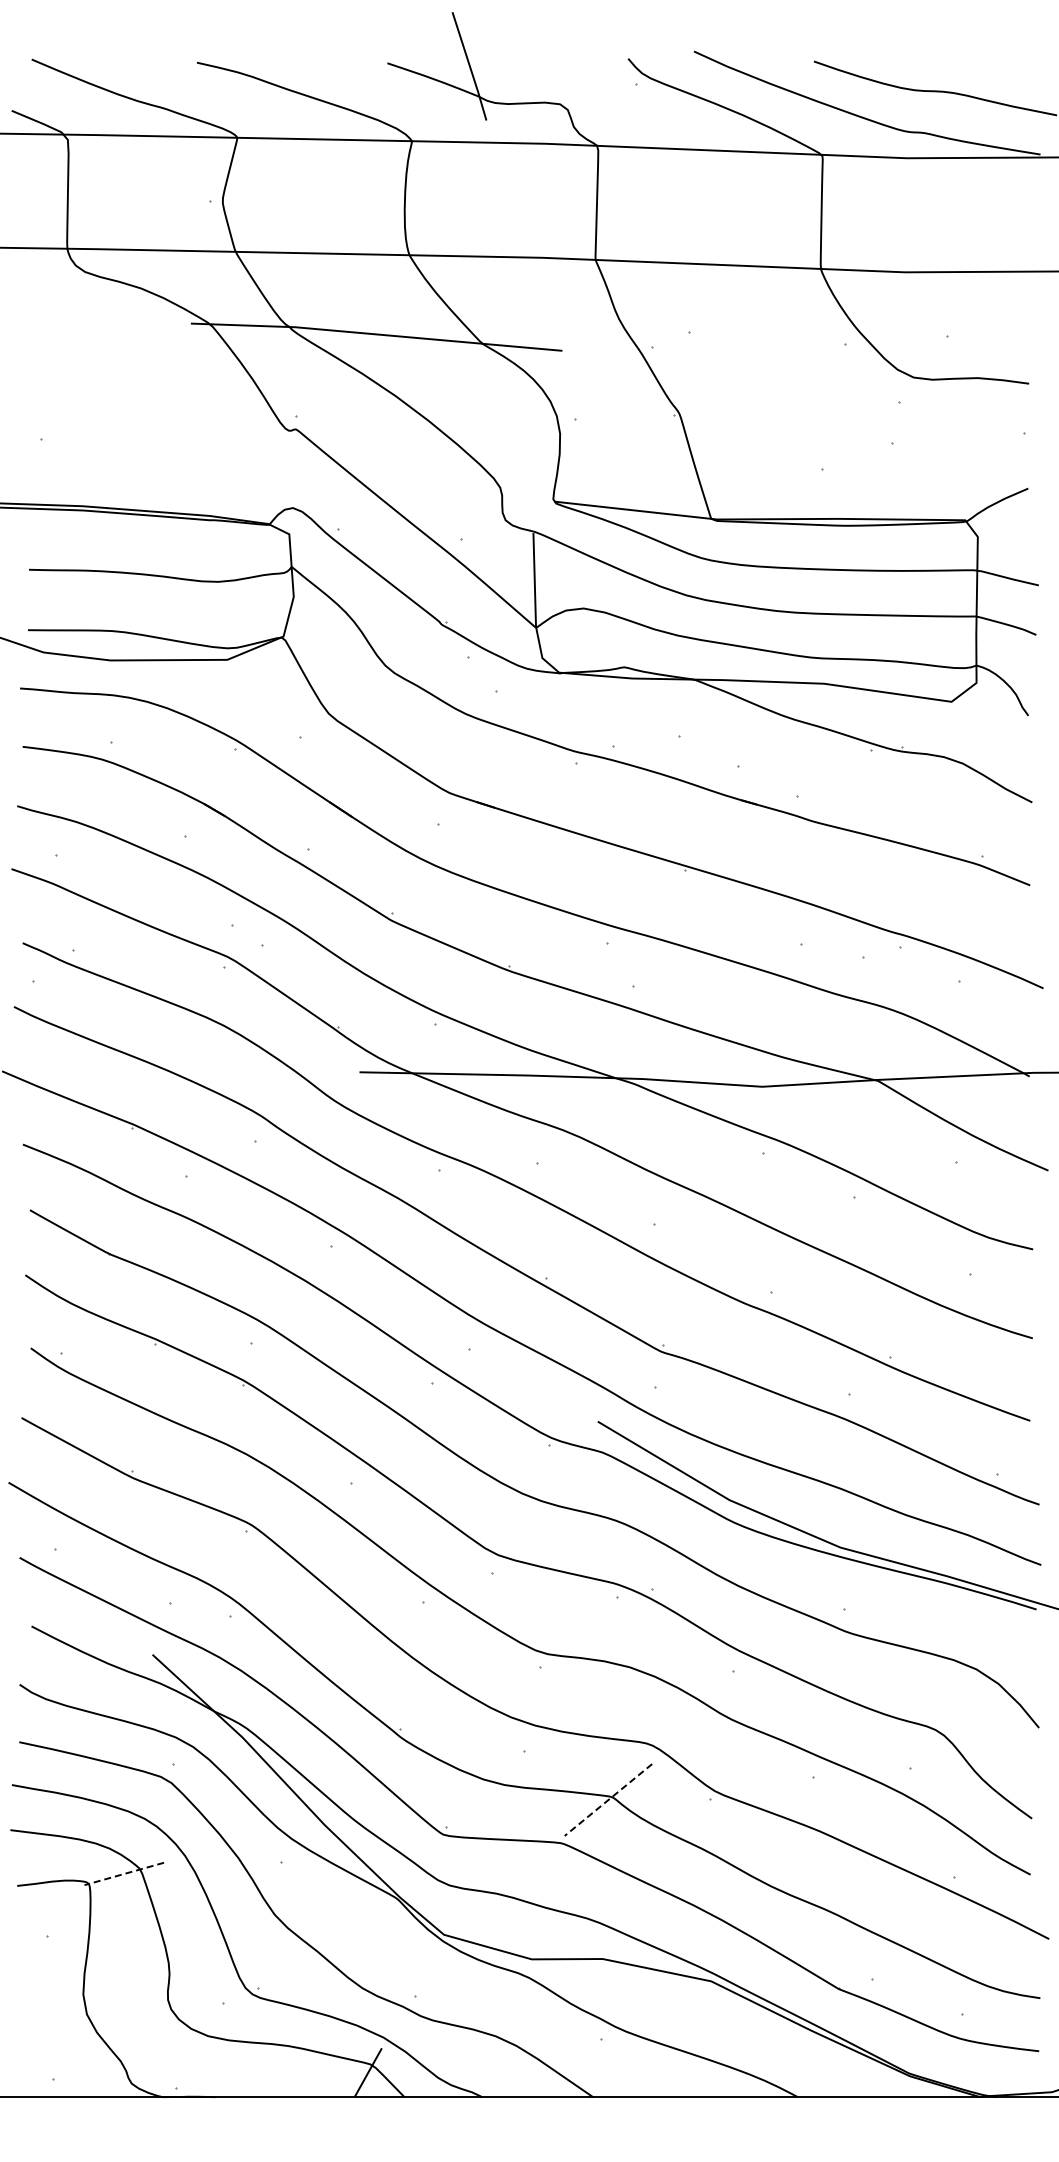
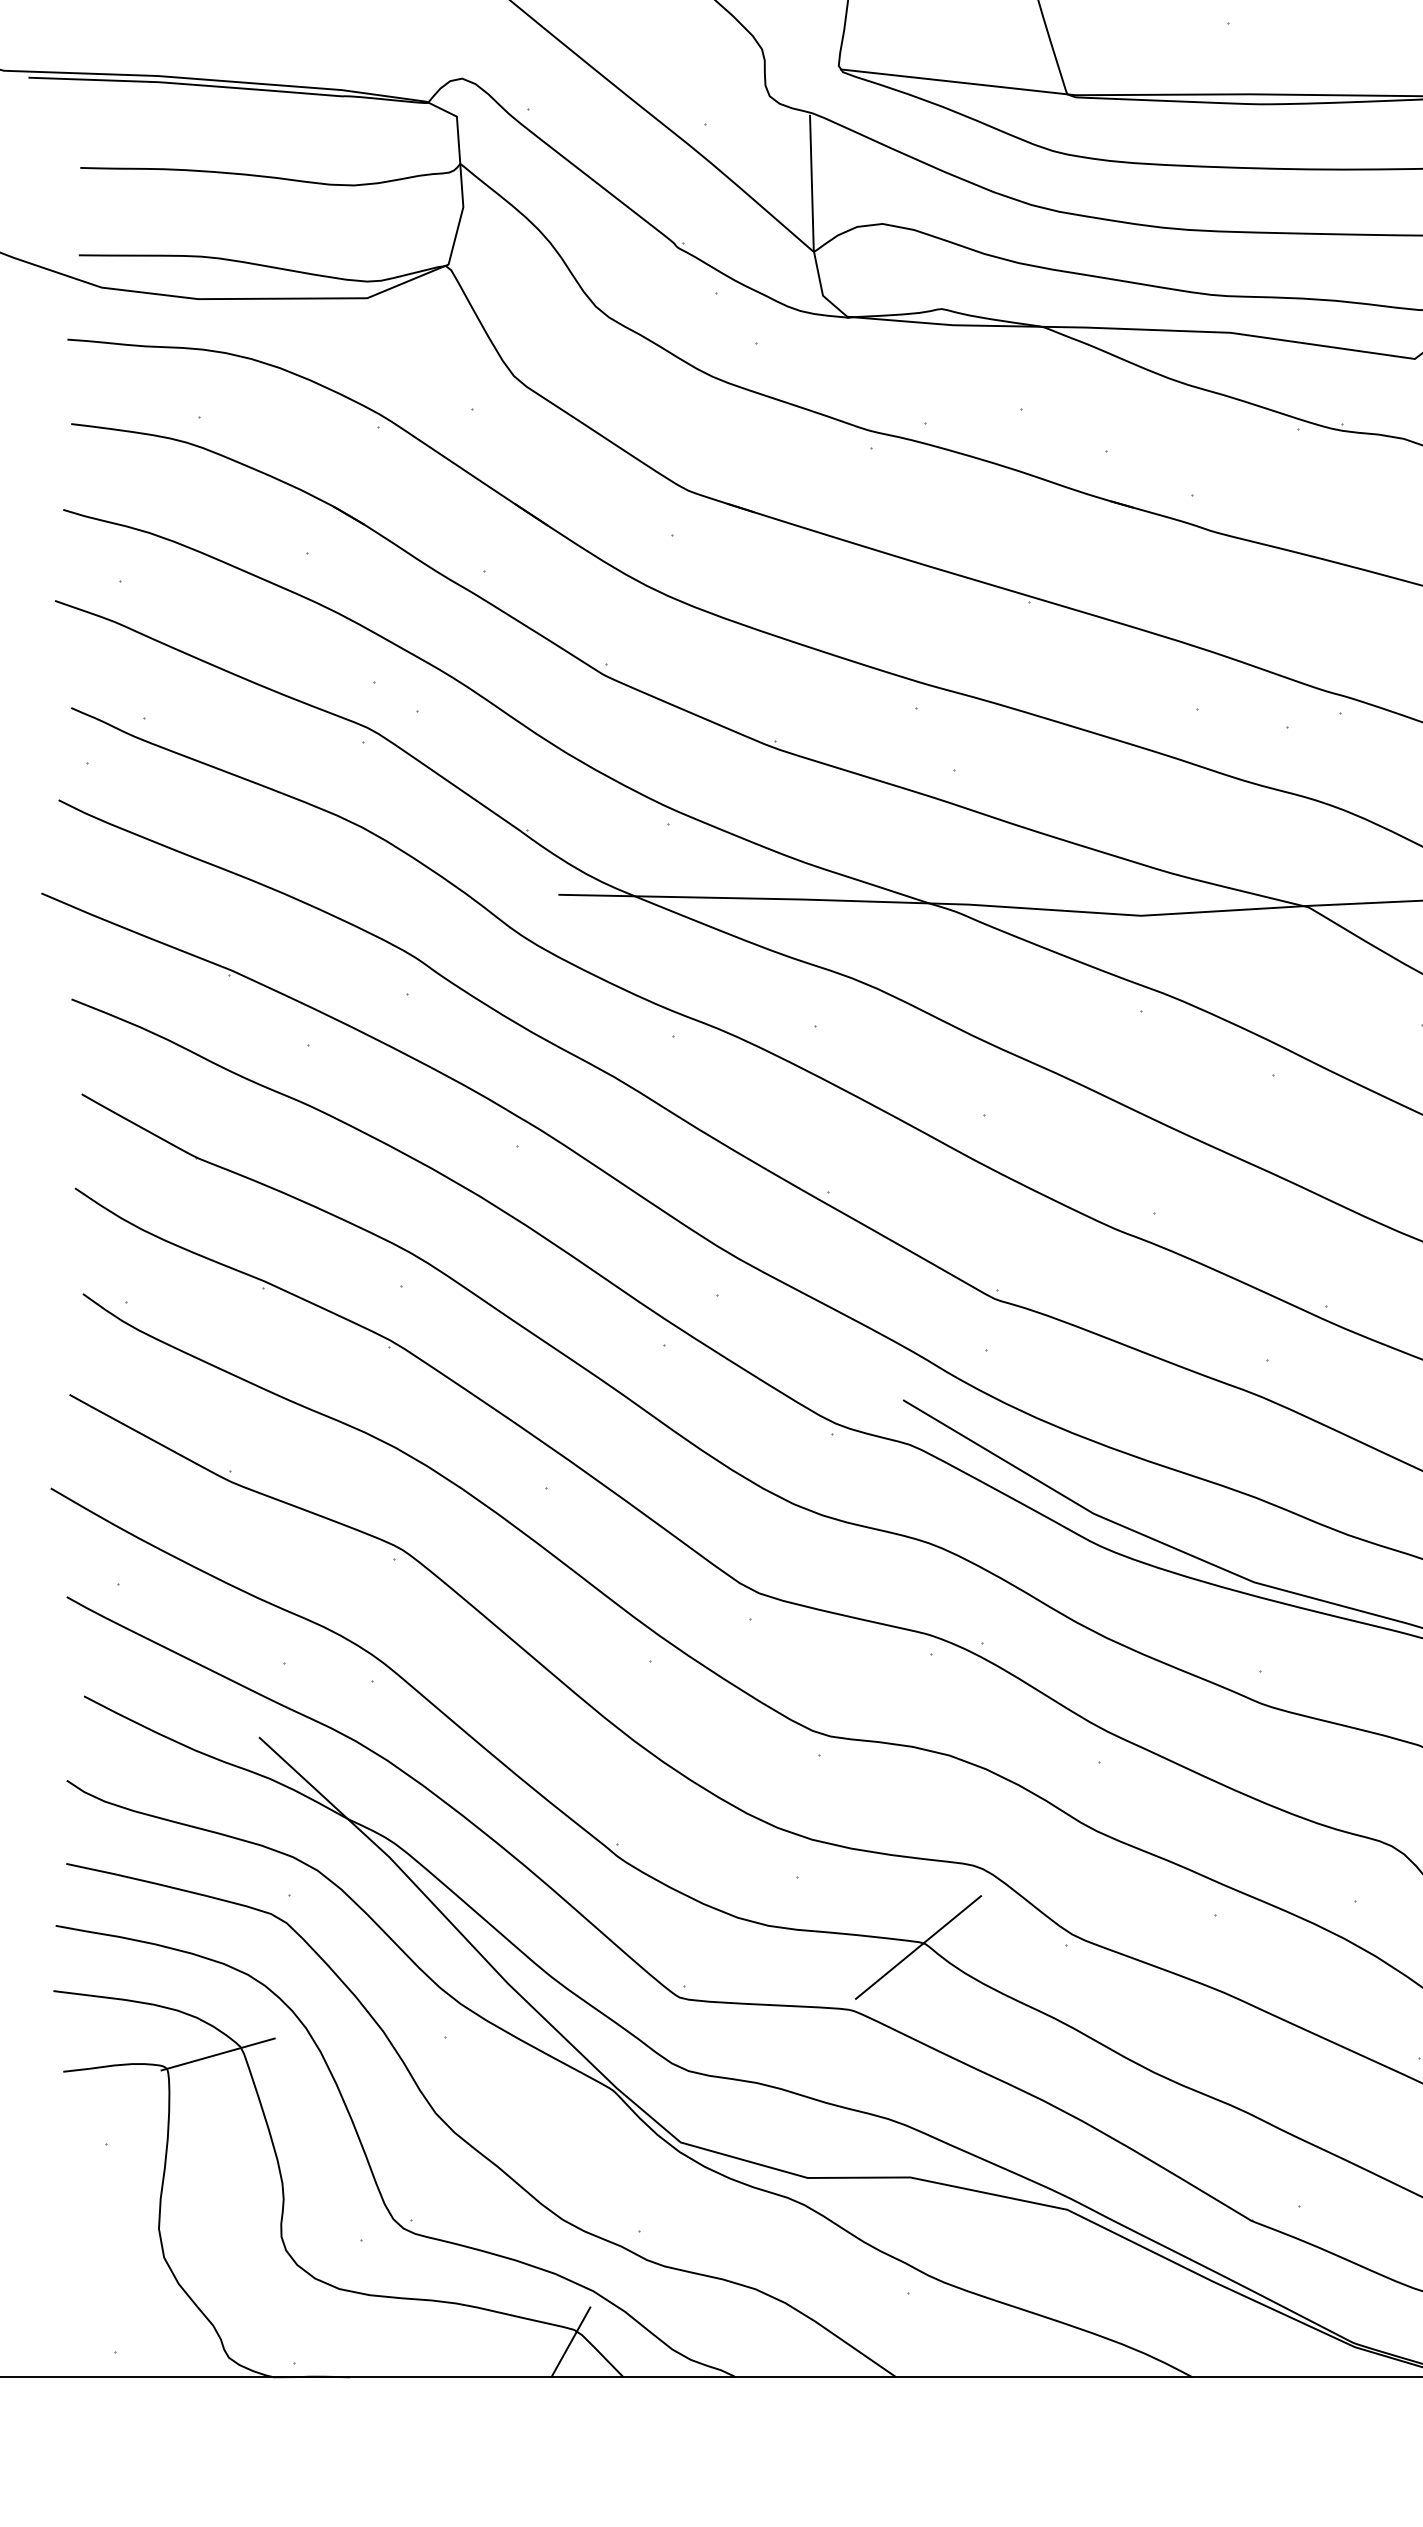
line: (608, 1800) -> (918, 1948), dashed -> solid
line: (123, 1874) -> (217, 2055), dashed -> solid

